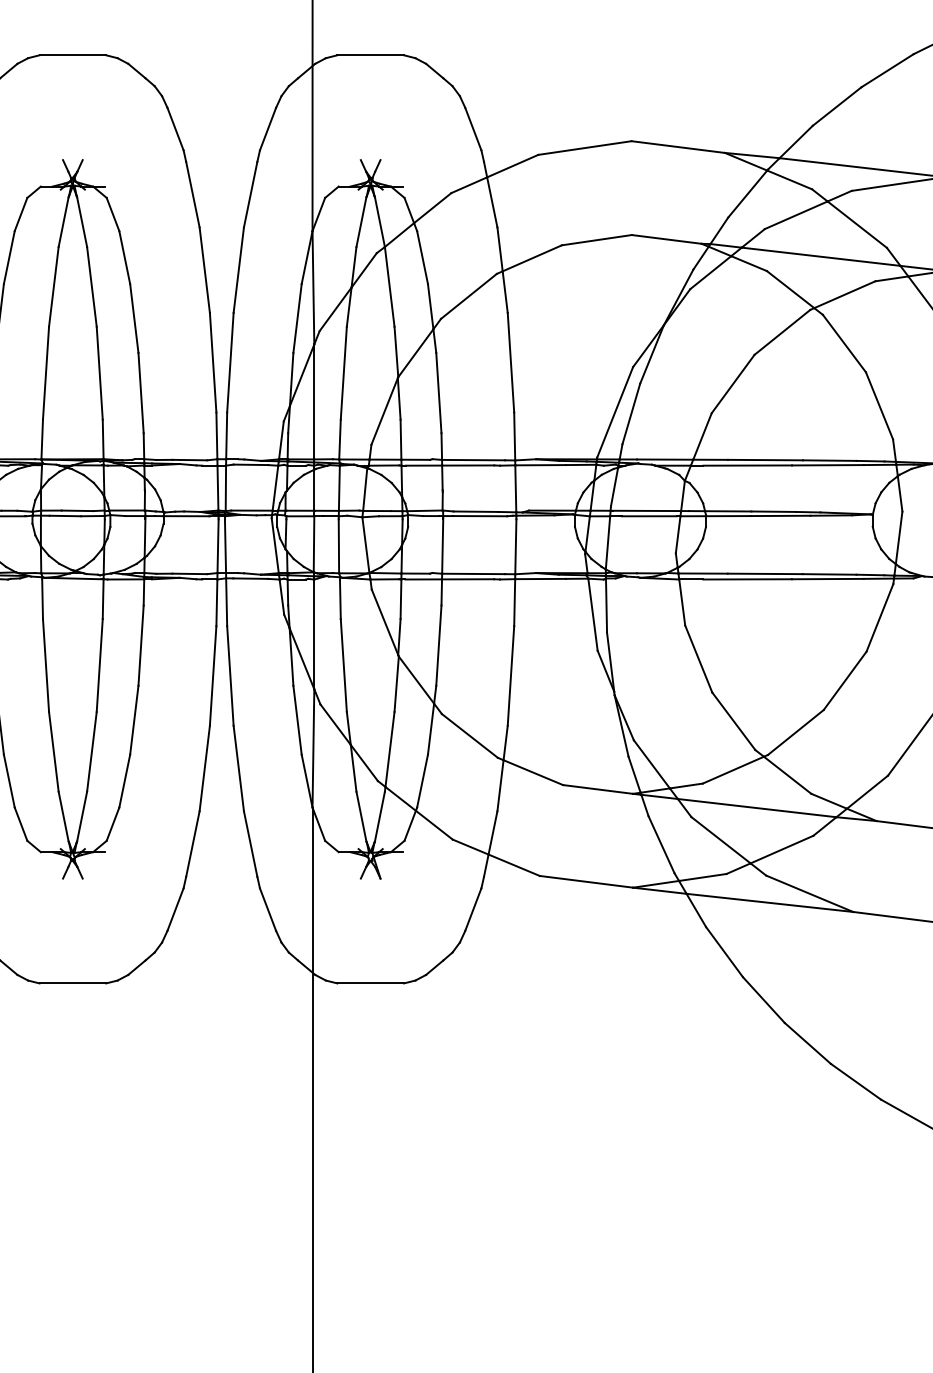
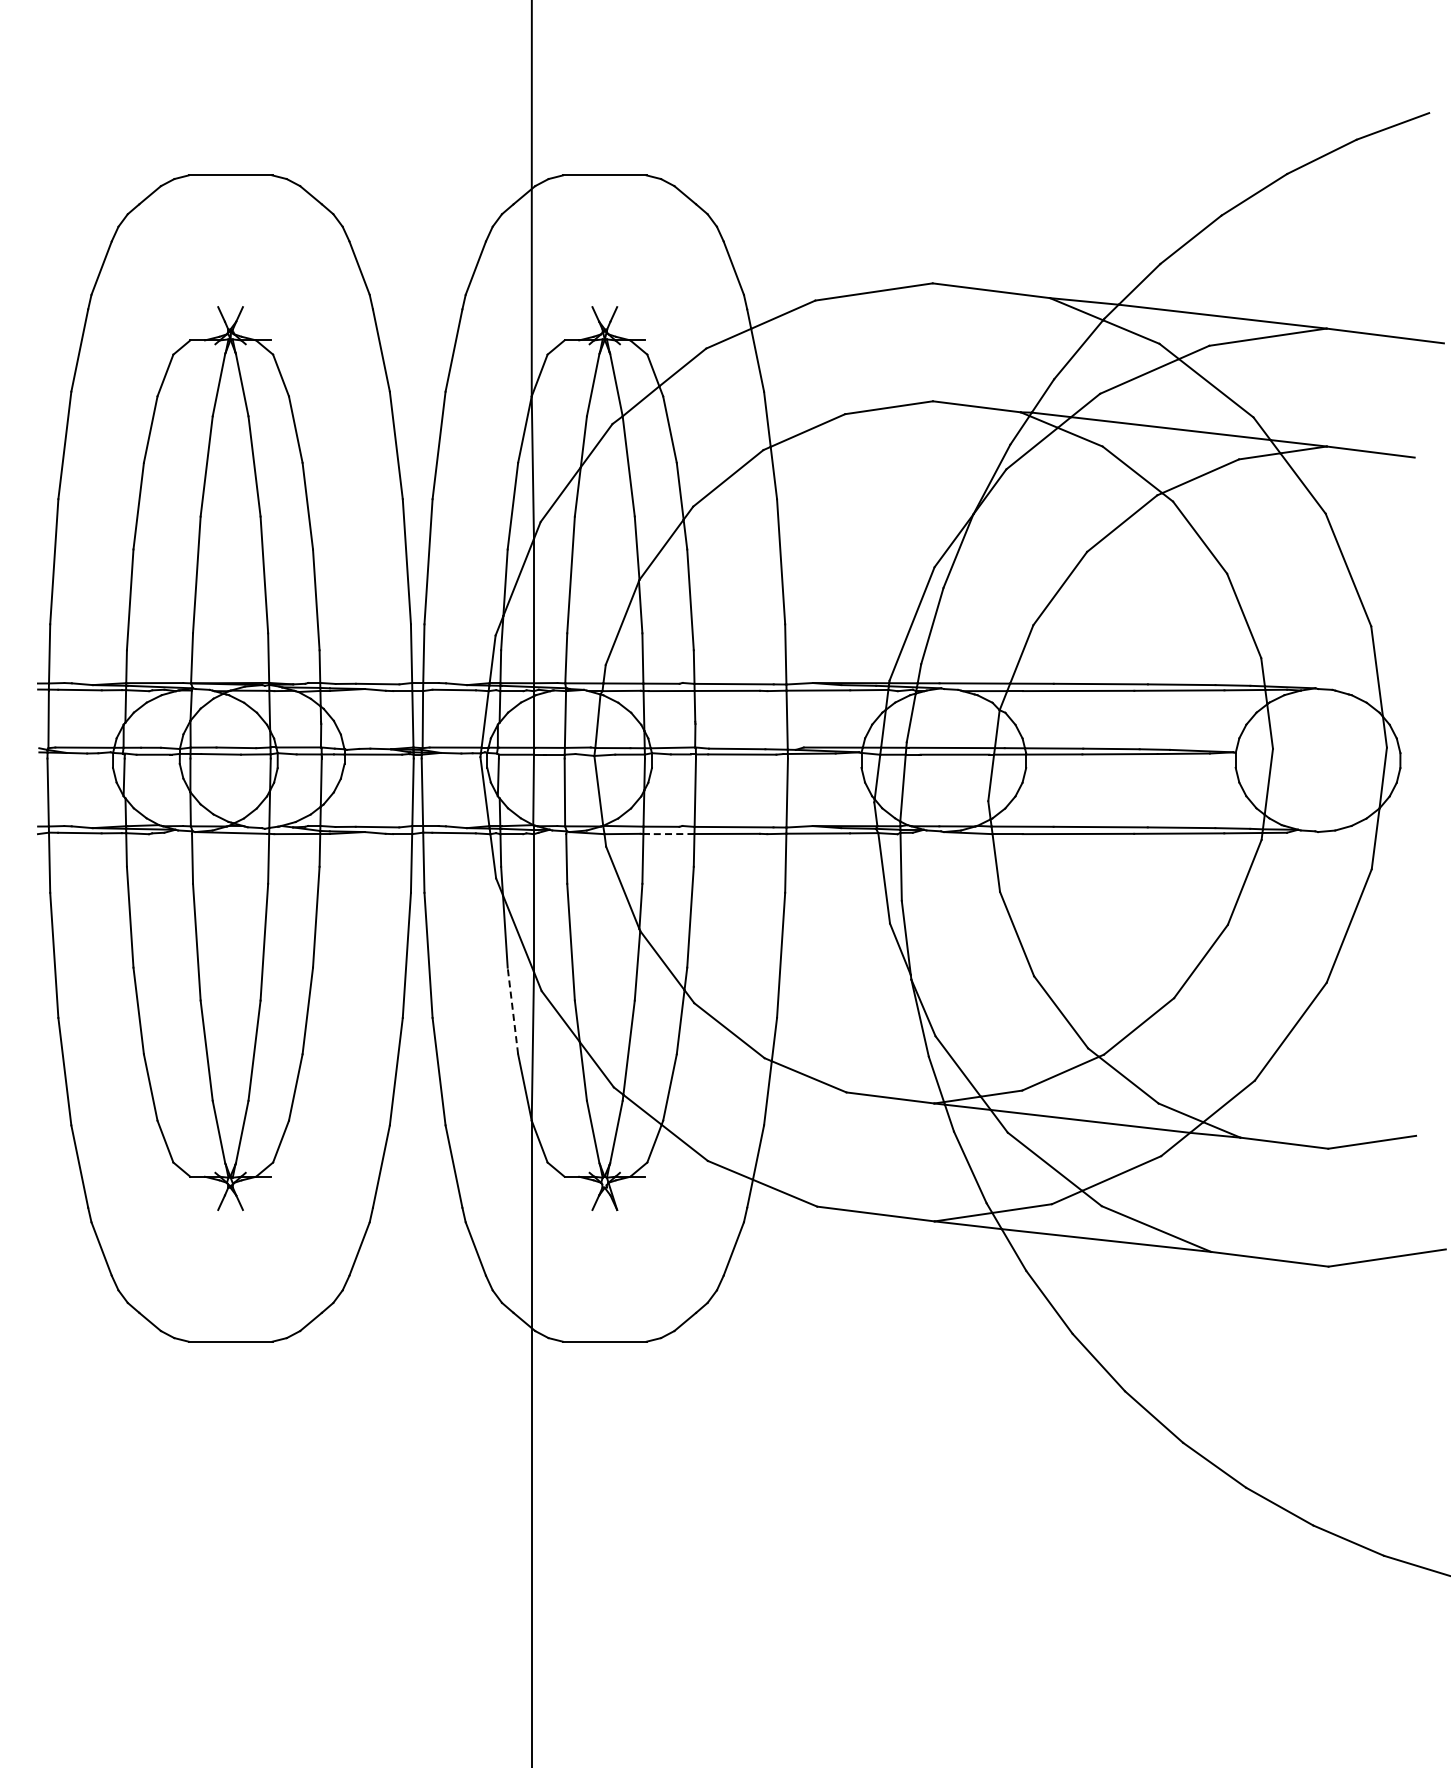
line: (423, 579) -> (671, 834), solid -> dashed
line: (297, 719) -> (512, 1010), solid -> dashed

